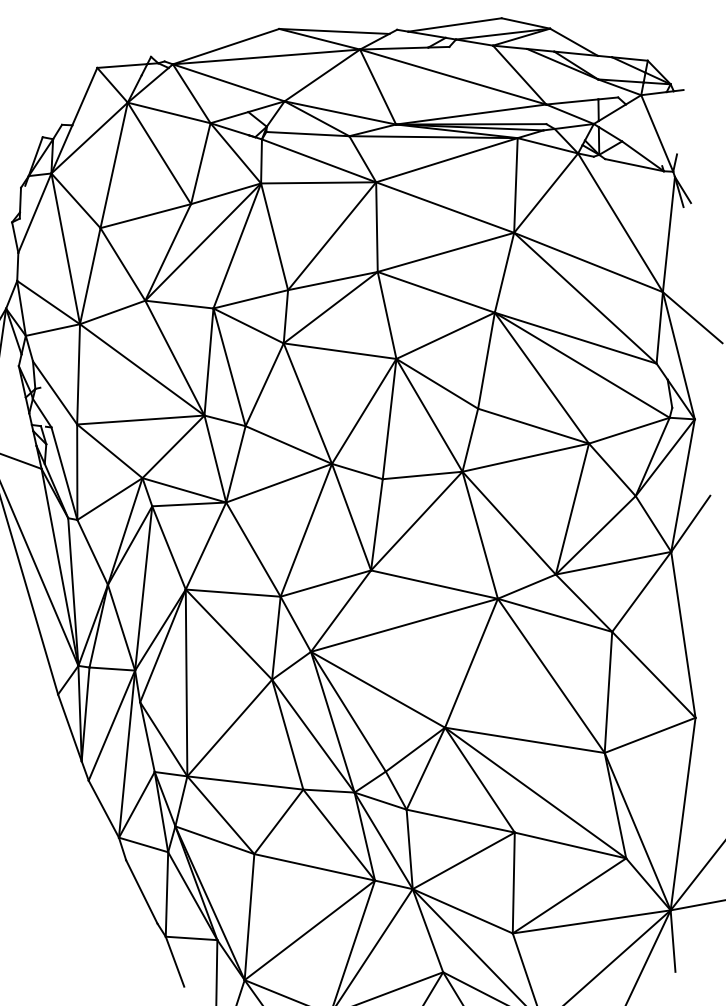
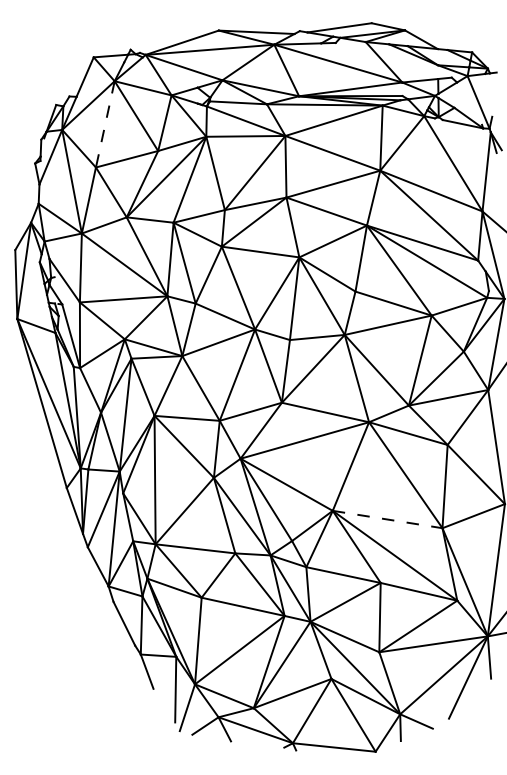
line: (114, 165) -> (105, 124), solid -> dashed
line: (524, 740) -> (387, 519), solid -> dashed

